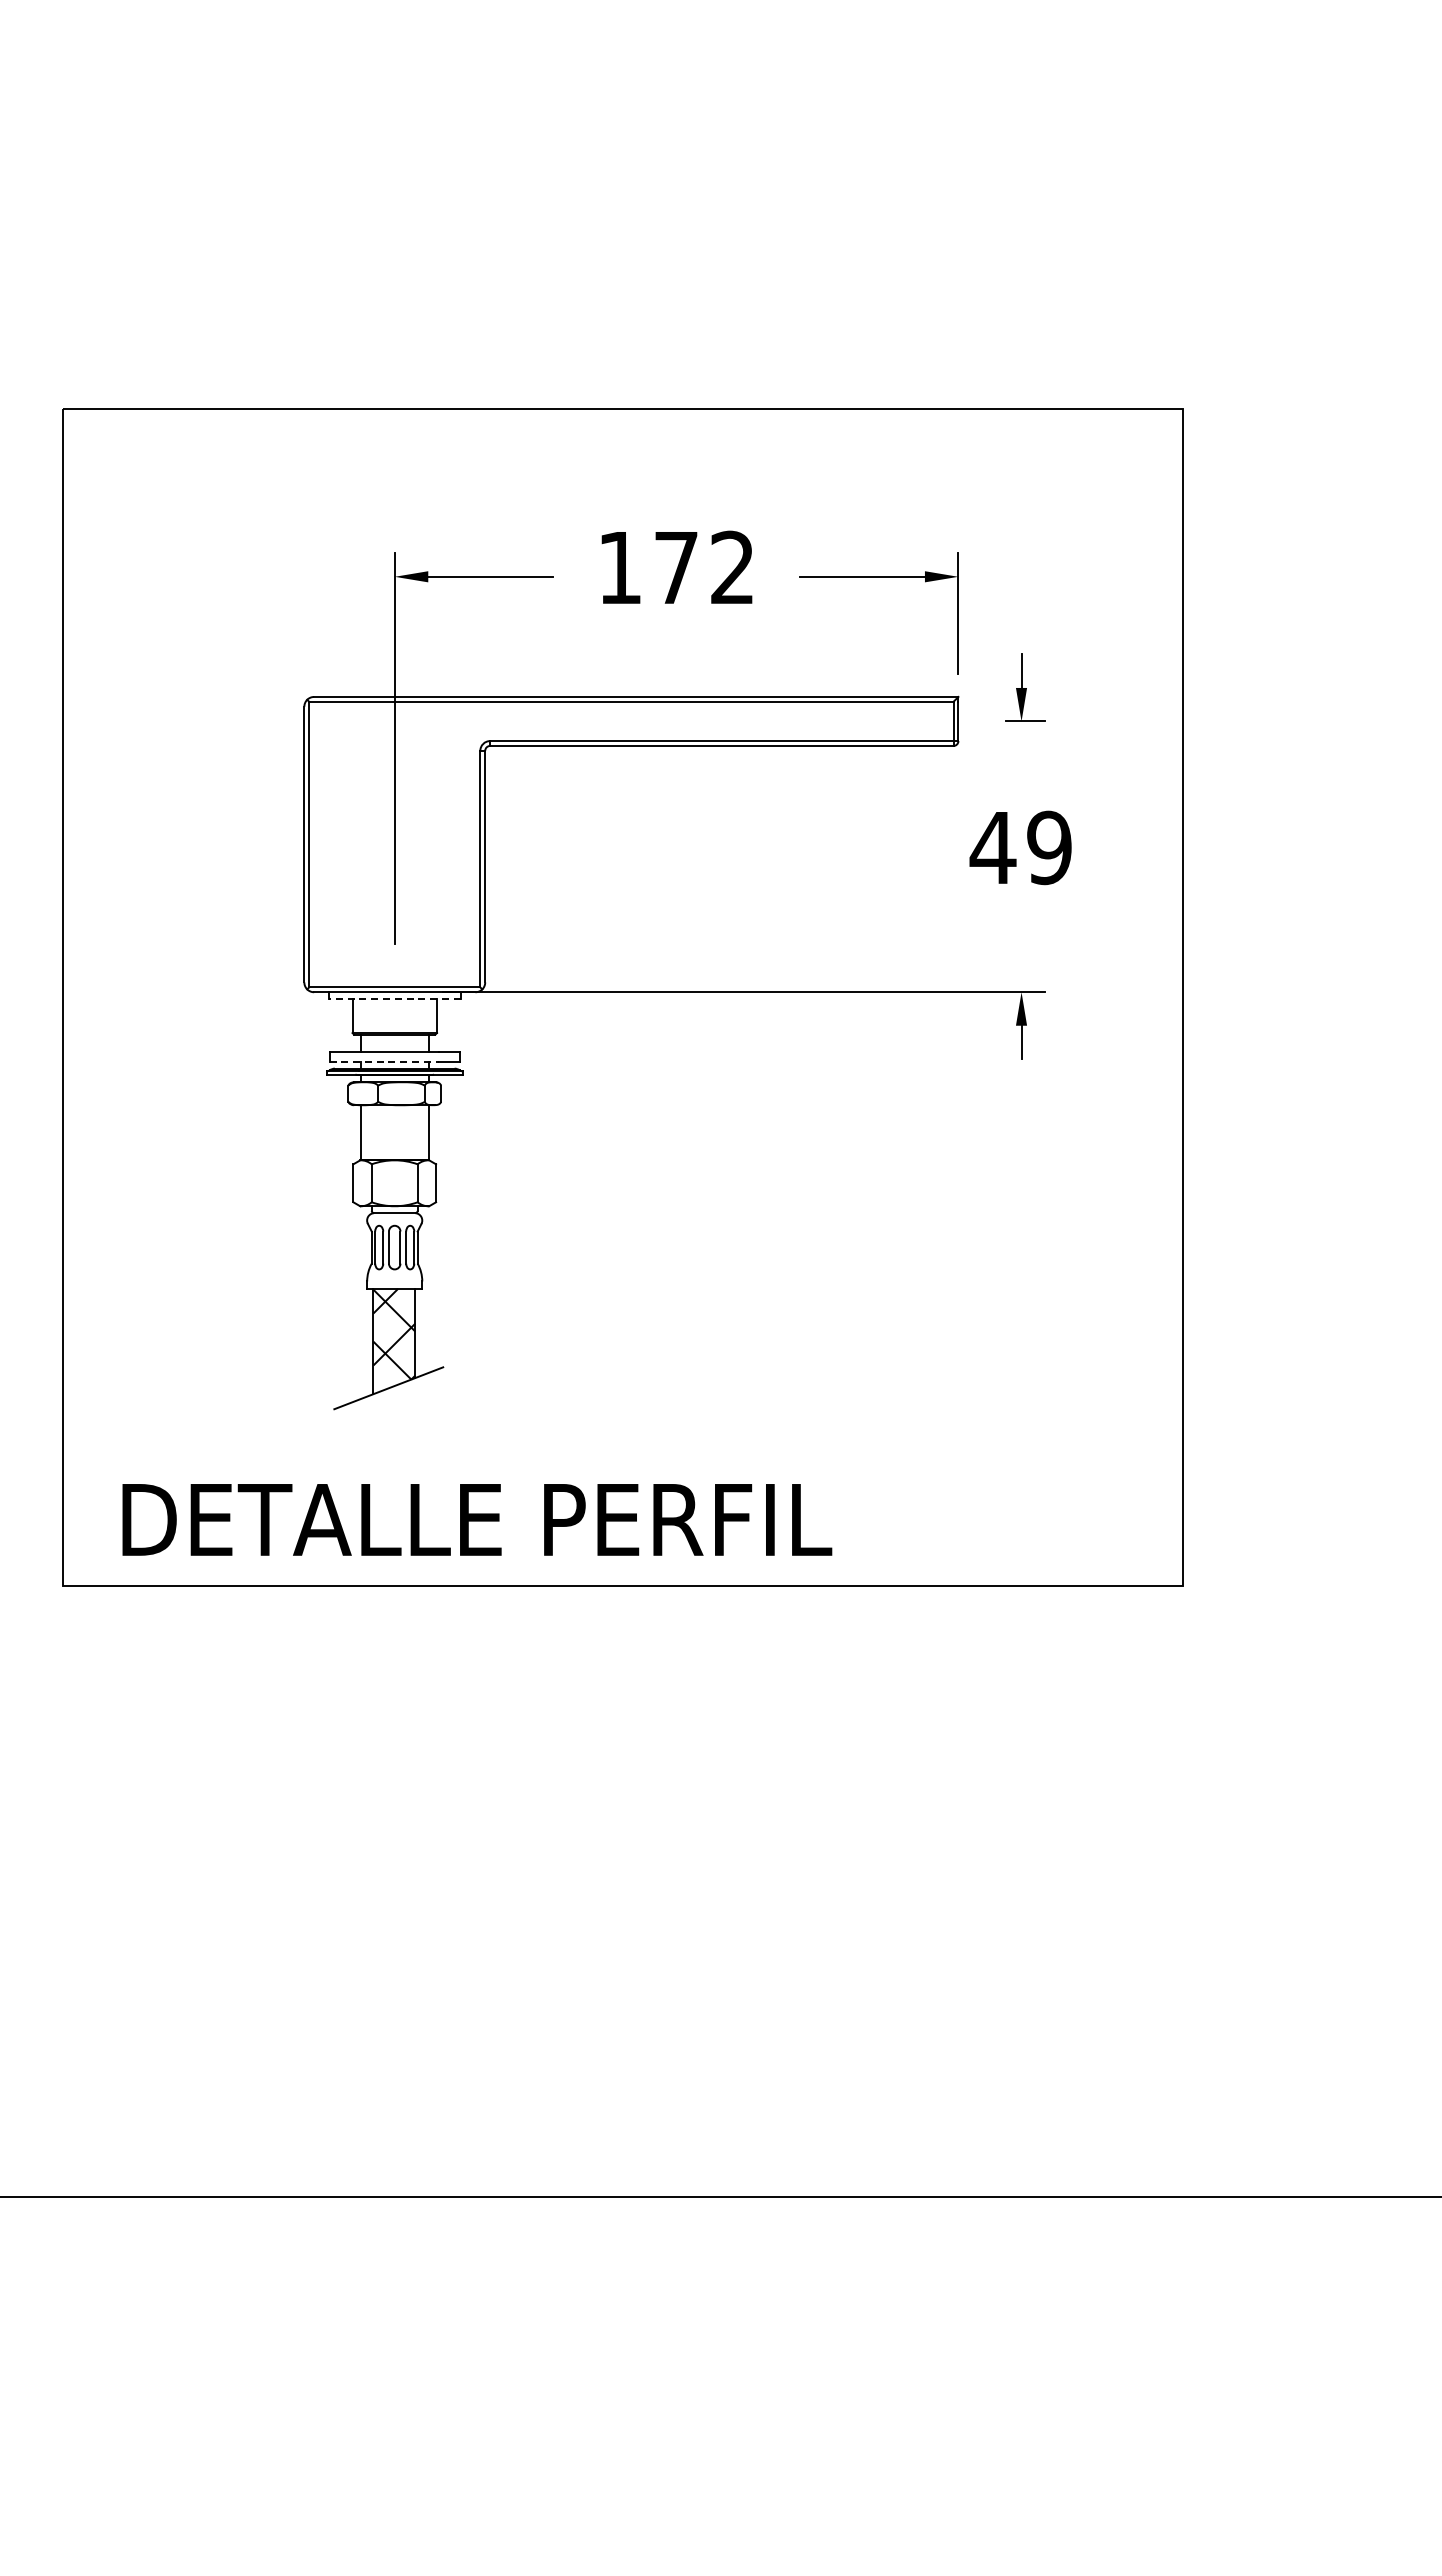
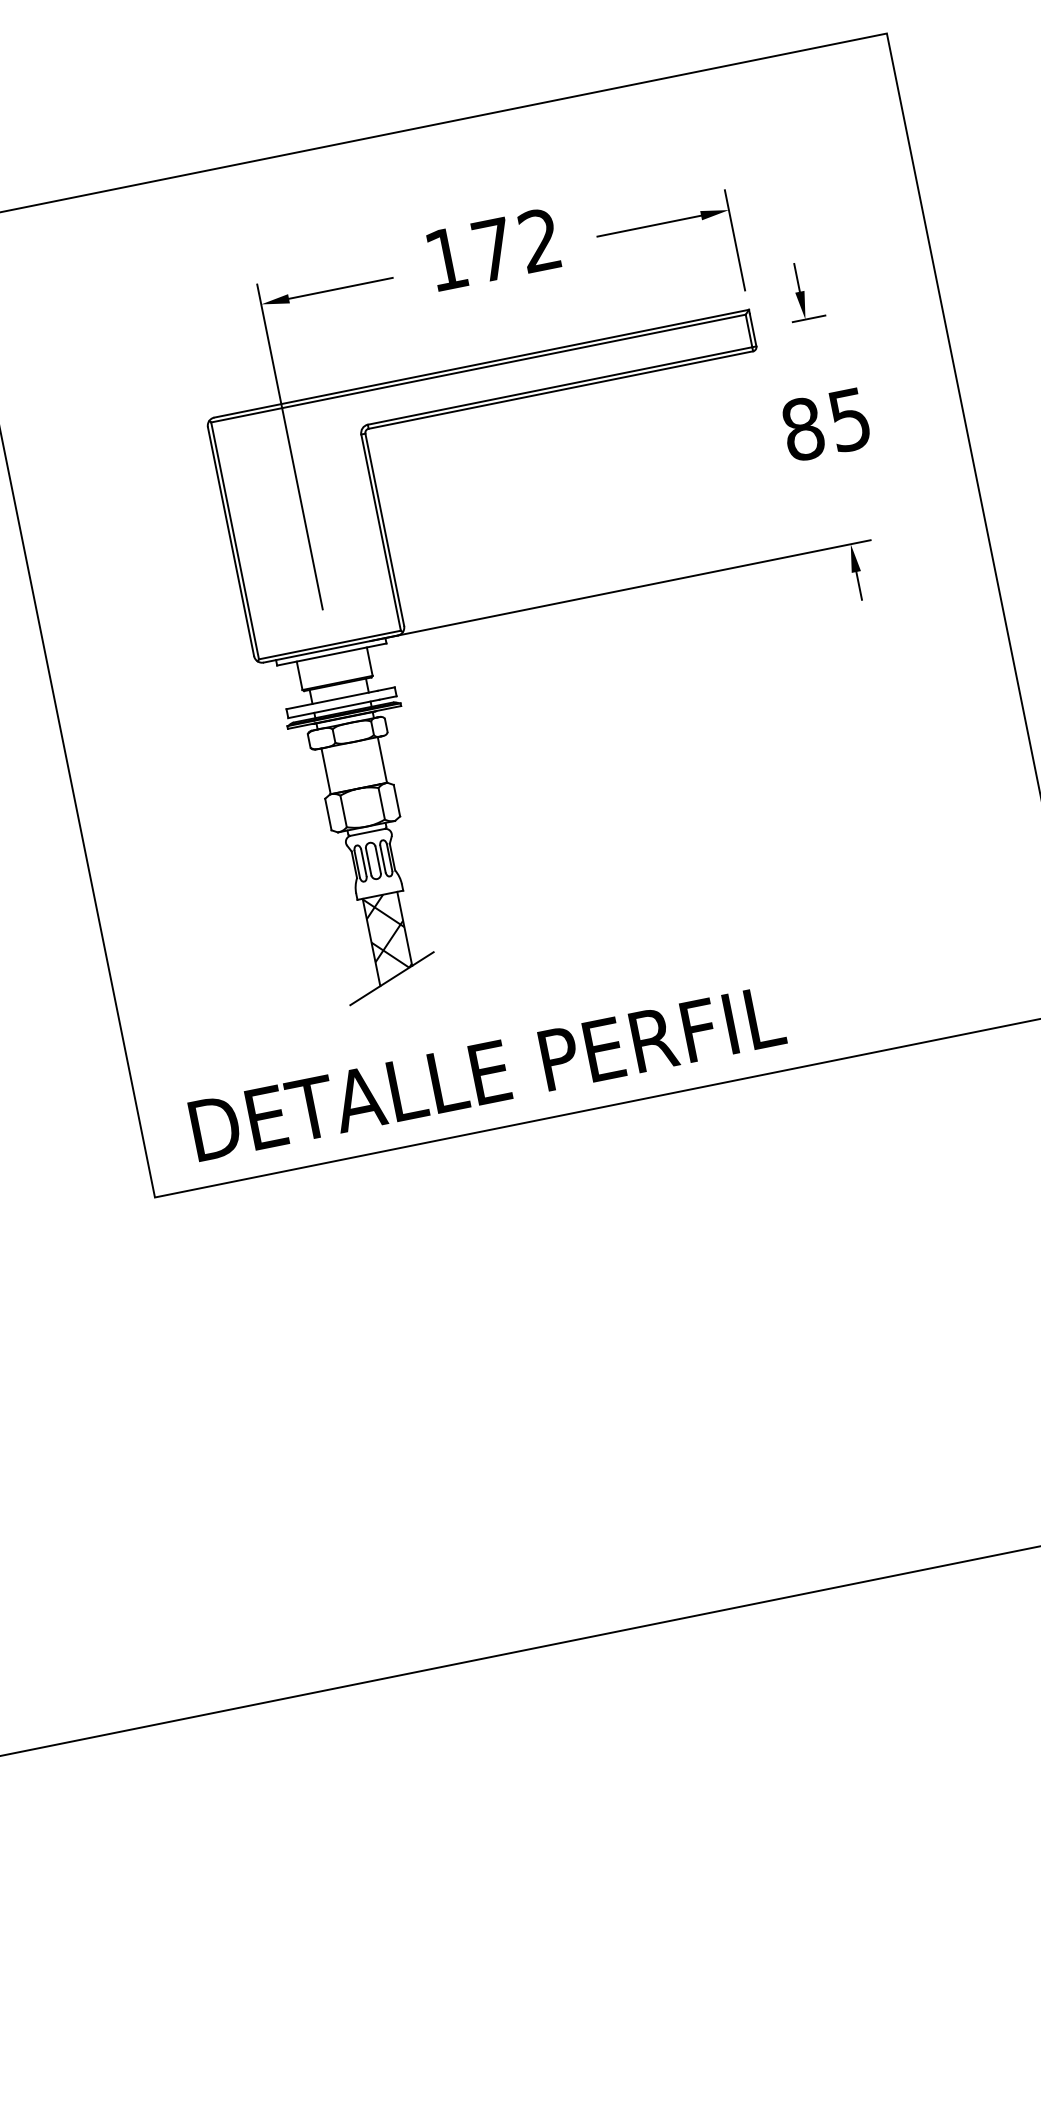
text: (1020, 847) -> (825, 424), 49 -> 85
line: (394, 998) -> (331, 654), dashed -> solid
line: (384, 1062) -> (333, 709), dashed -> solid

